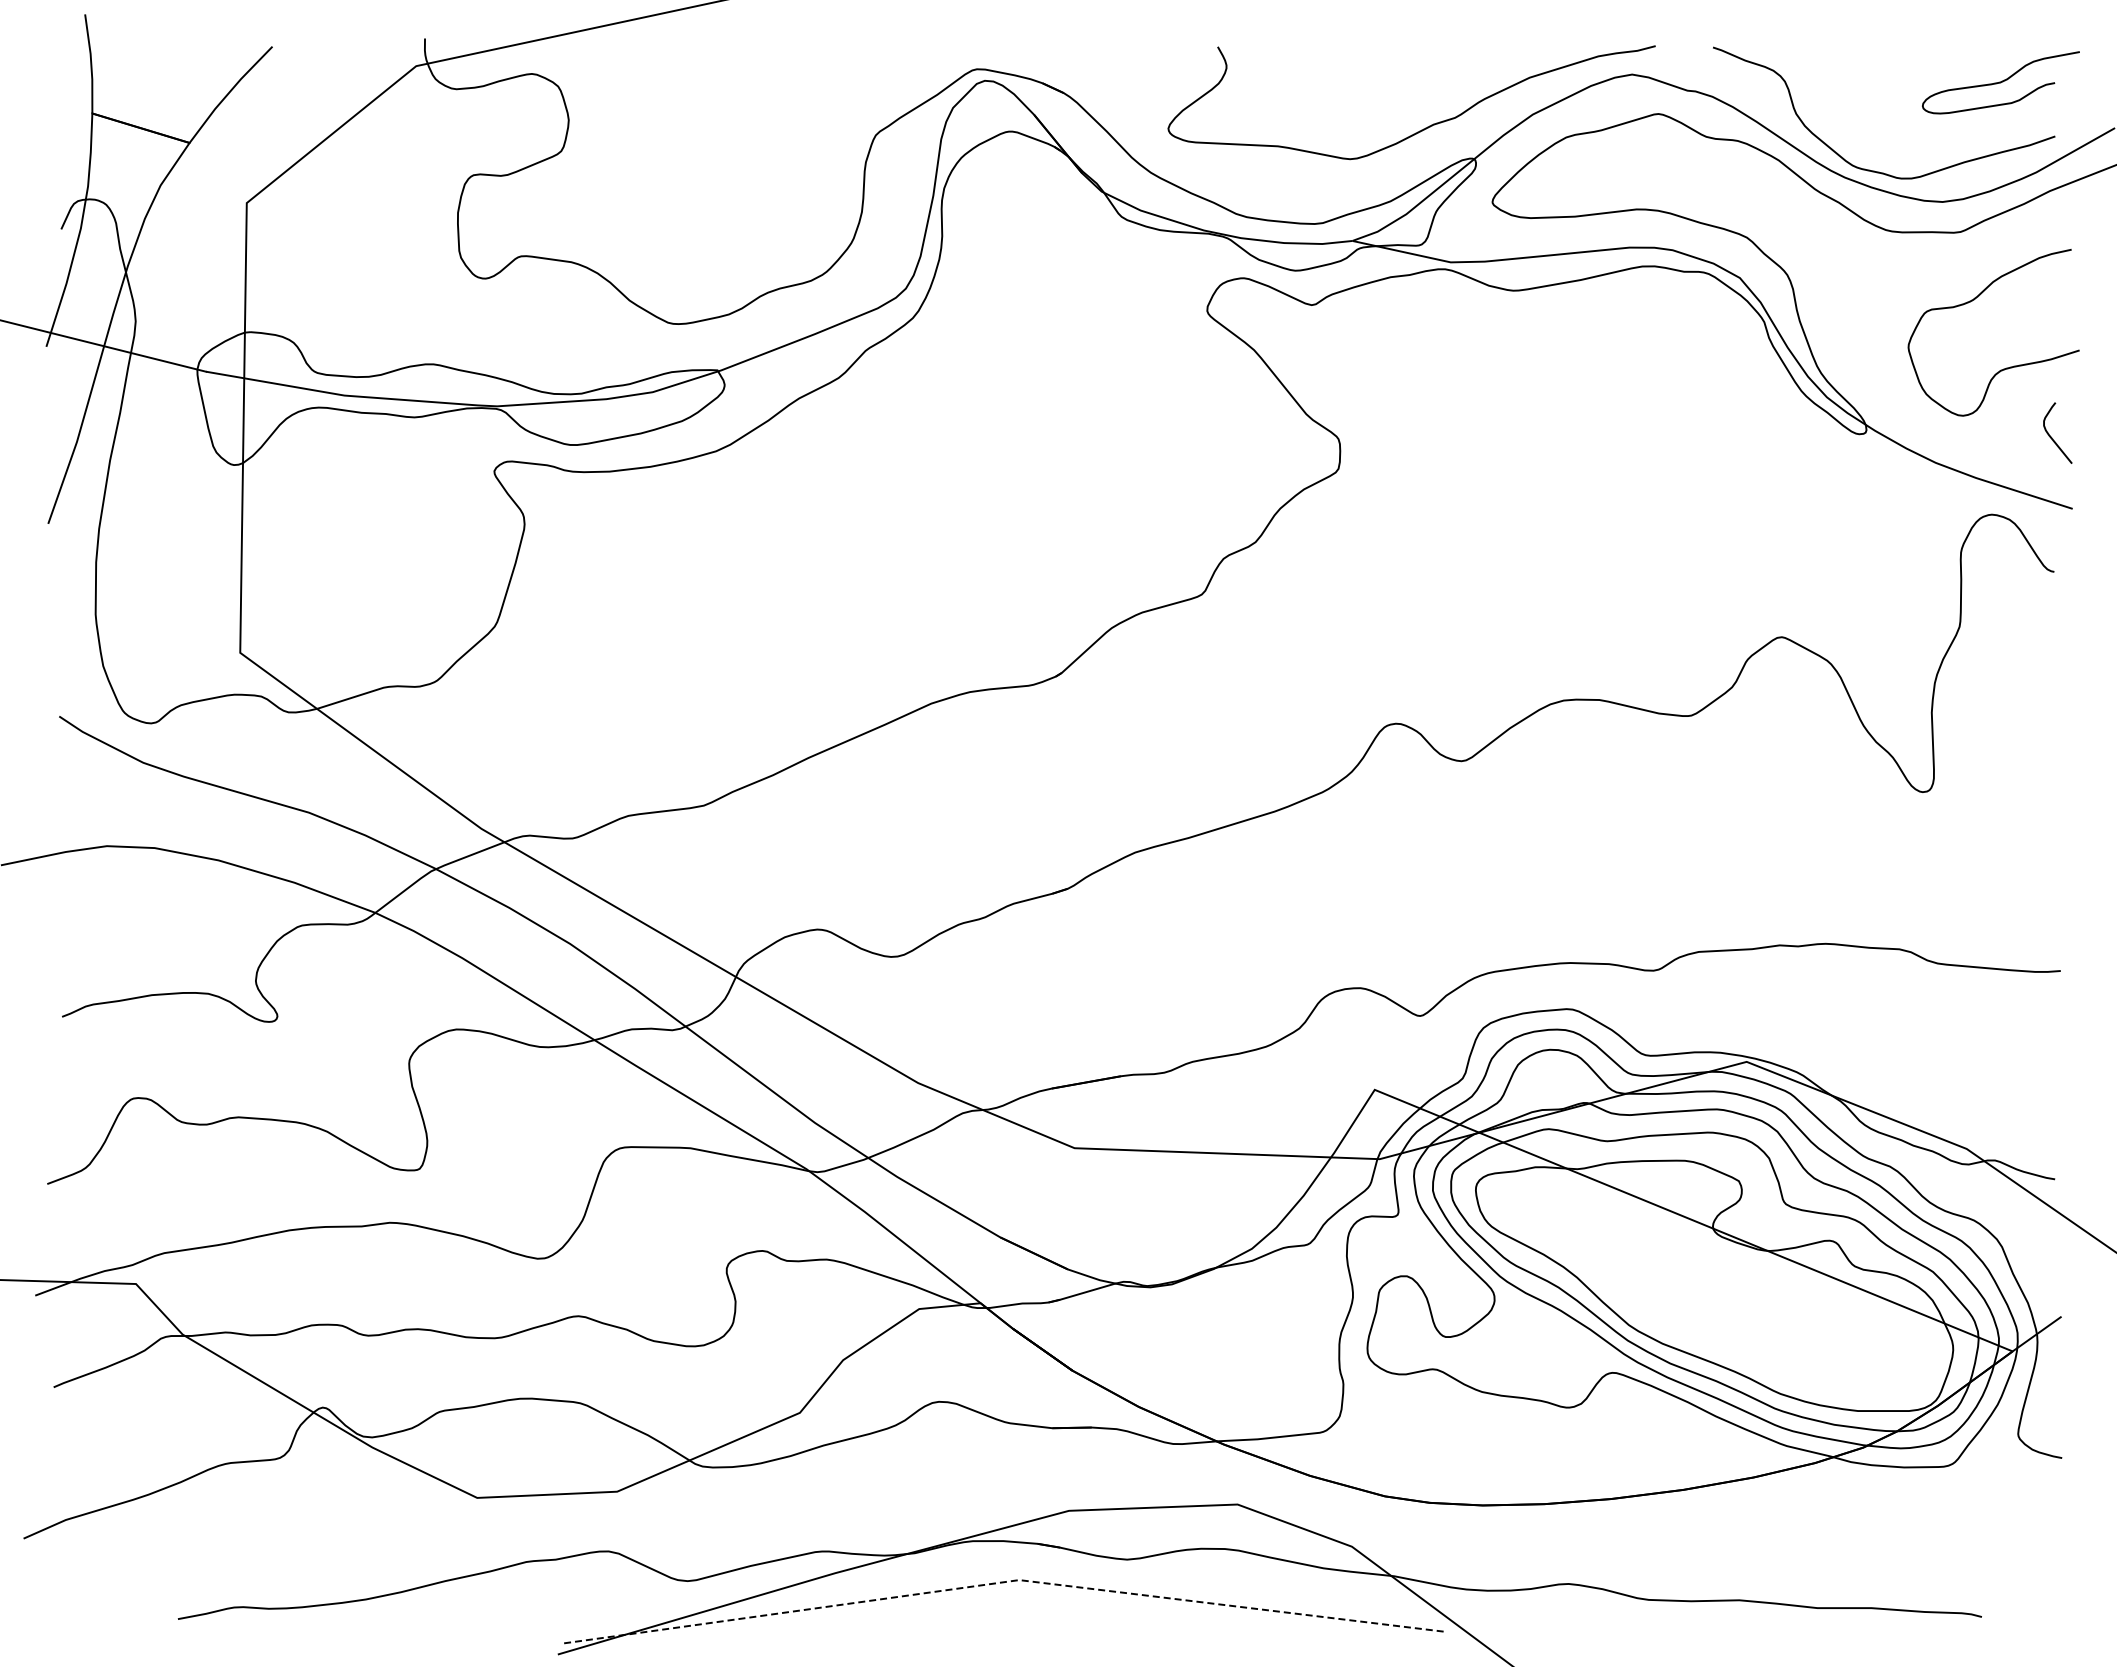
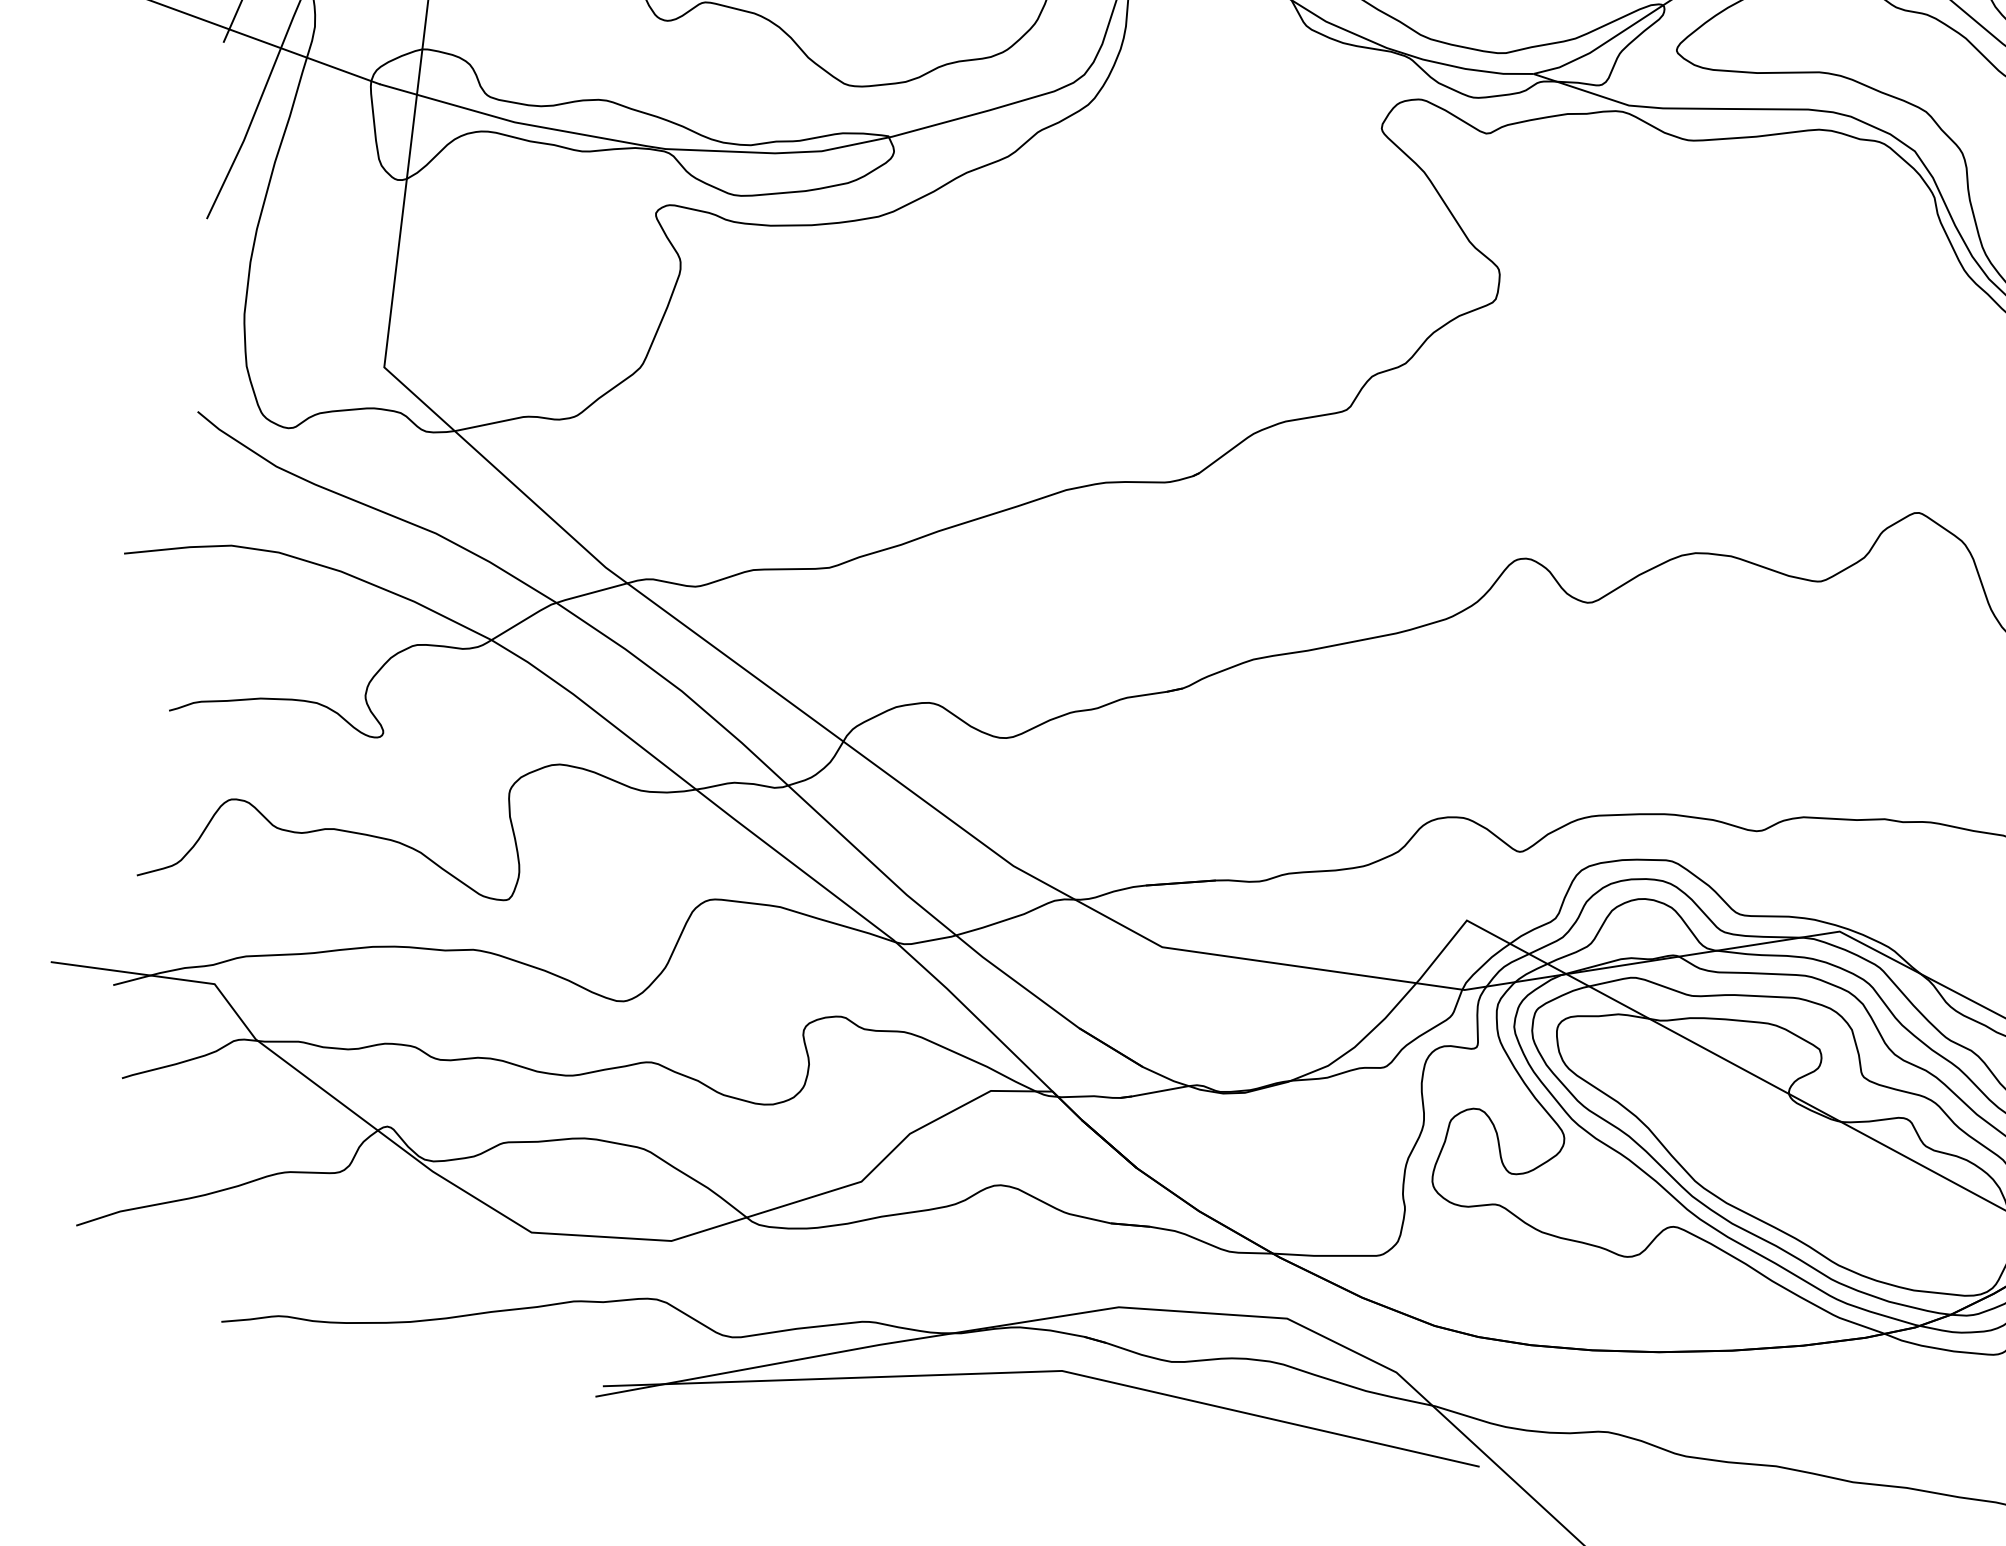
line: (1004, 1582) -> (1047, 1371), dashed -> solid

